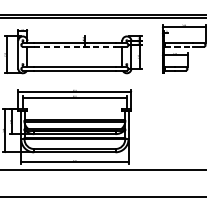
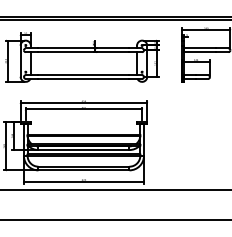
line: (74, 47) -> (83, 52), dashed -> solid
line: (178, 47) -> (200, 52), dashed -> solid

